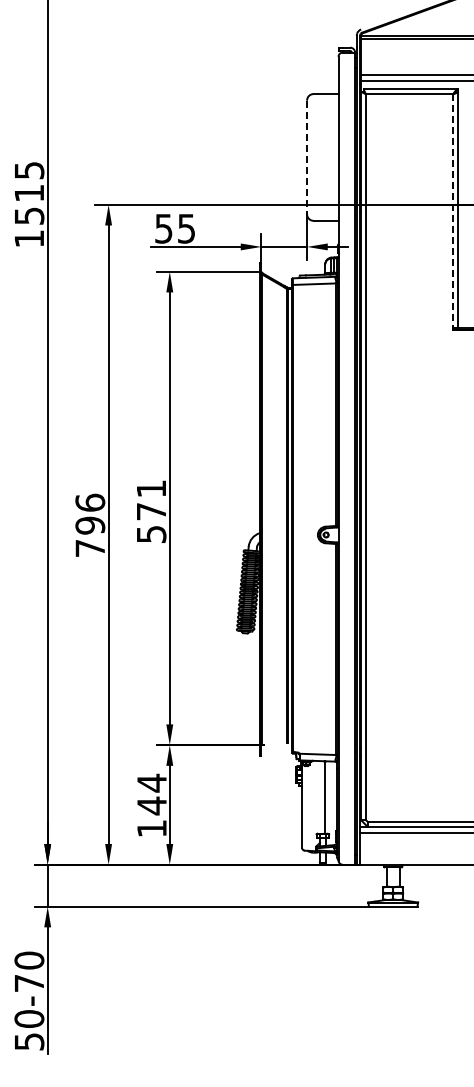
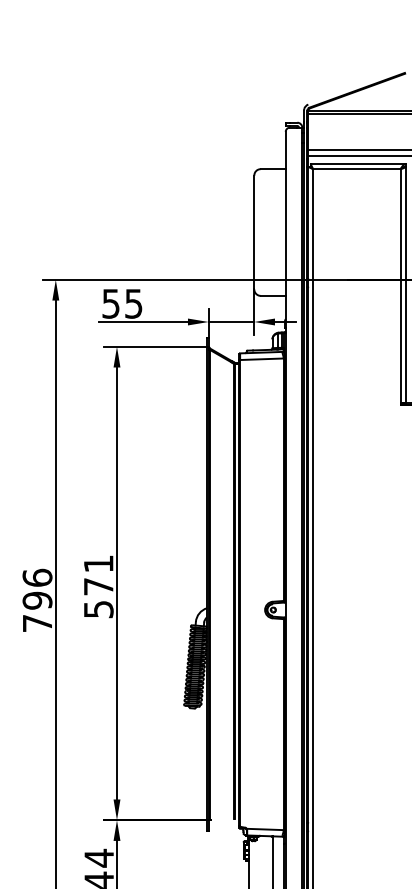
line: (307, 157) -> (254, 232), dashed -> solid
line: (453, 210) -> (400, 285), dashed -> solid

